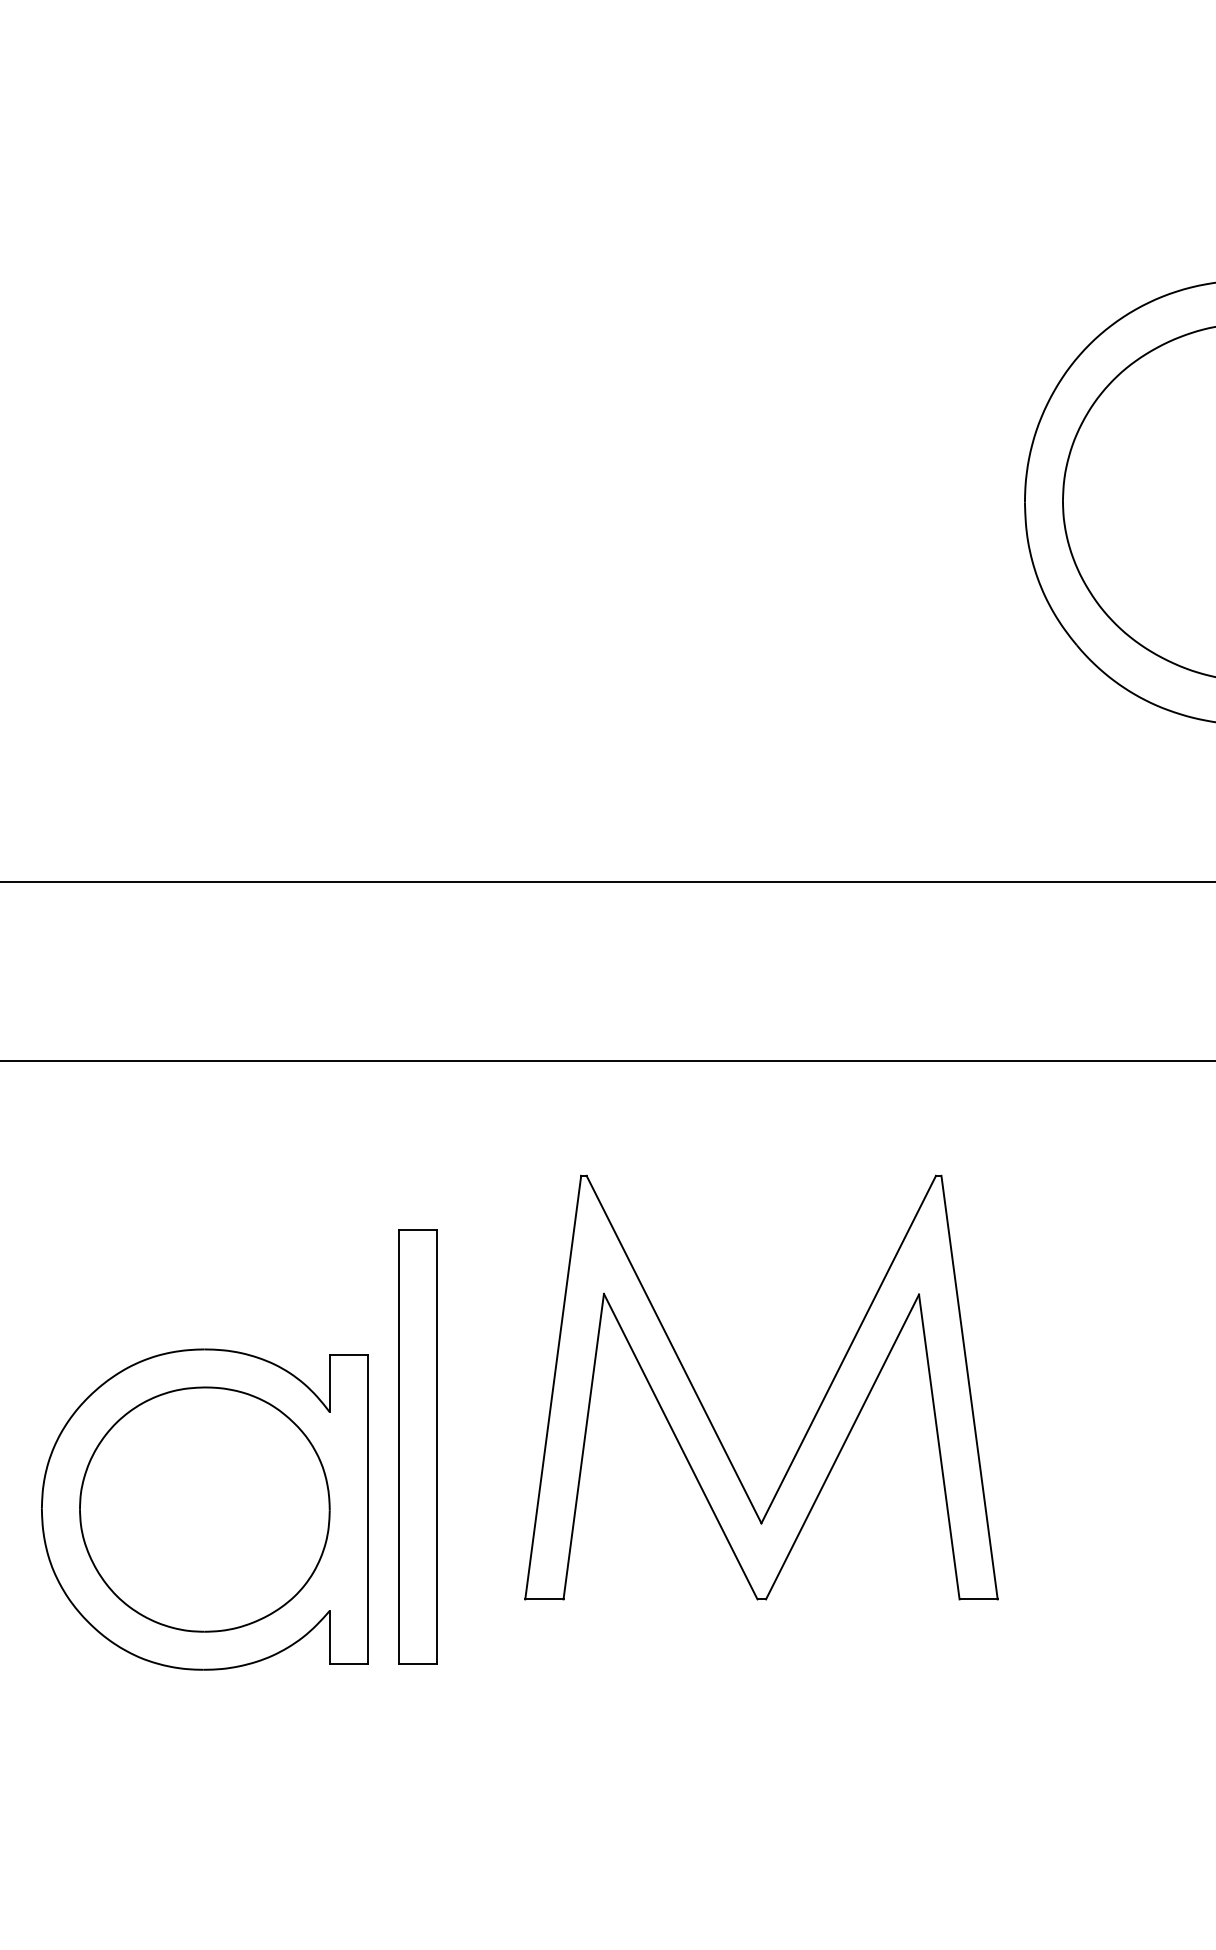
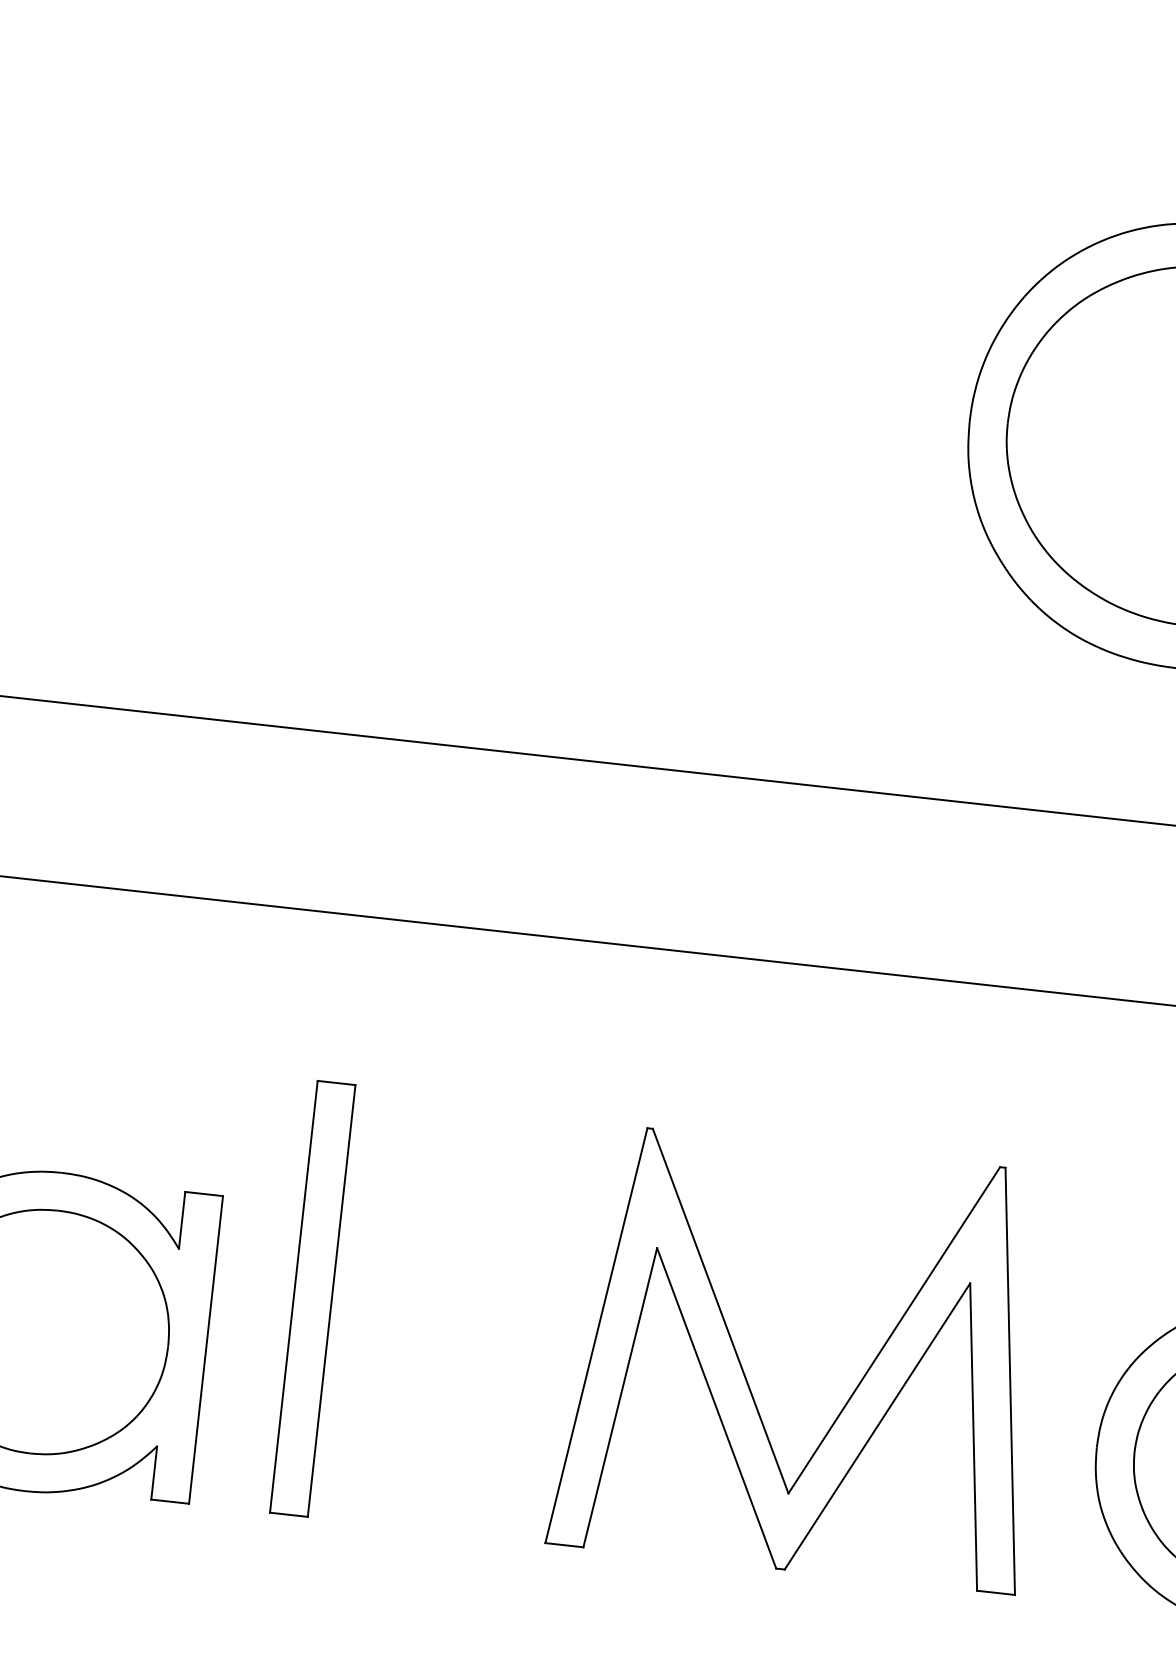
part: (707, 1413) -> (746, 1378), moved
part: (417, 1446) -> (312, 1298), moved

